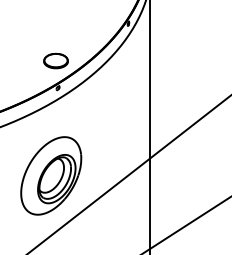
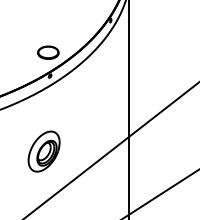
part: (50, 175) -> (43, 151), size x0.6

